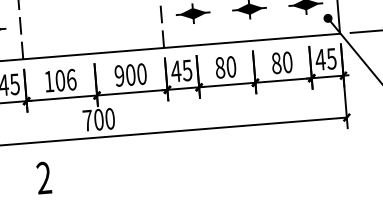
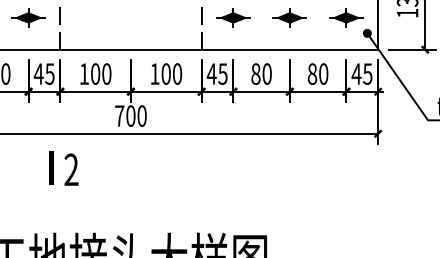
text: (119, 75) -> (154, 73), 900 -> 100
text: (71, 79) -> (106, 73), 106 -> 100
line: (23, 177) -> (51, 167), added

